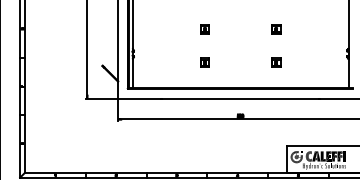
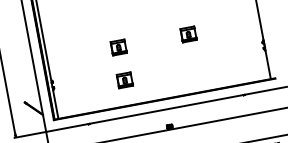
part: (204, 29) -> (118, 47), size x1.6
part: (276, 29) -> (189, 34), size x1.6
part: (204, 62) -> (124, 80), size x1.6
part: (276, 62) -> (195, 67), removed

